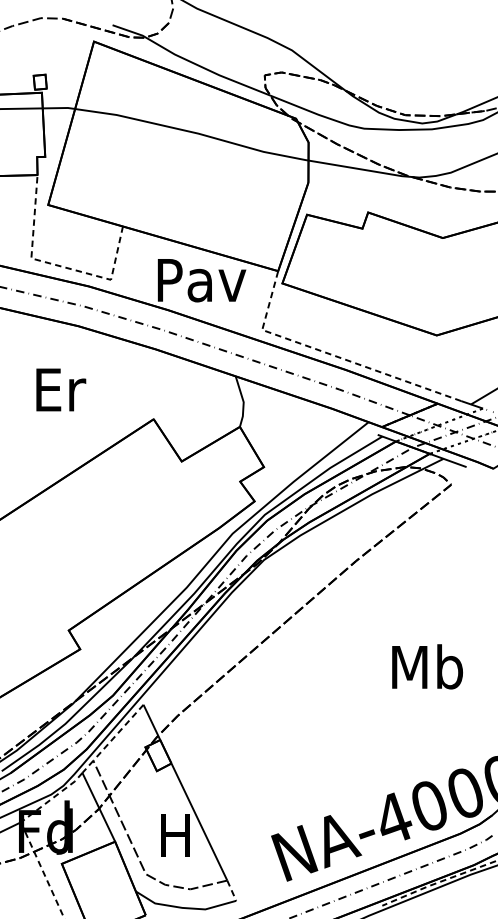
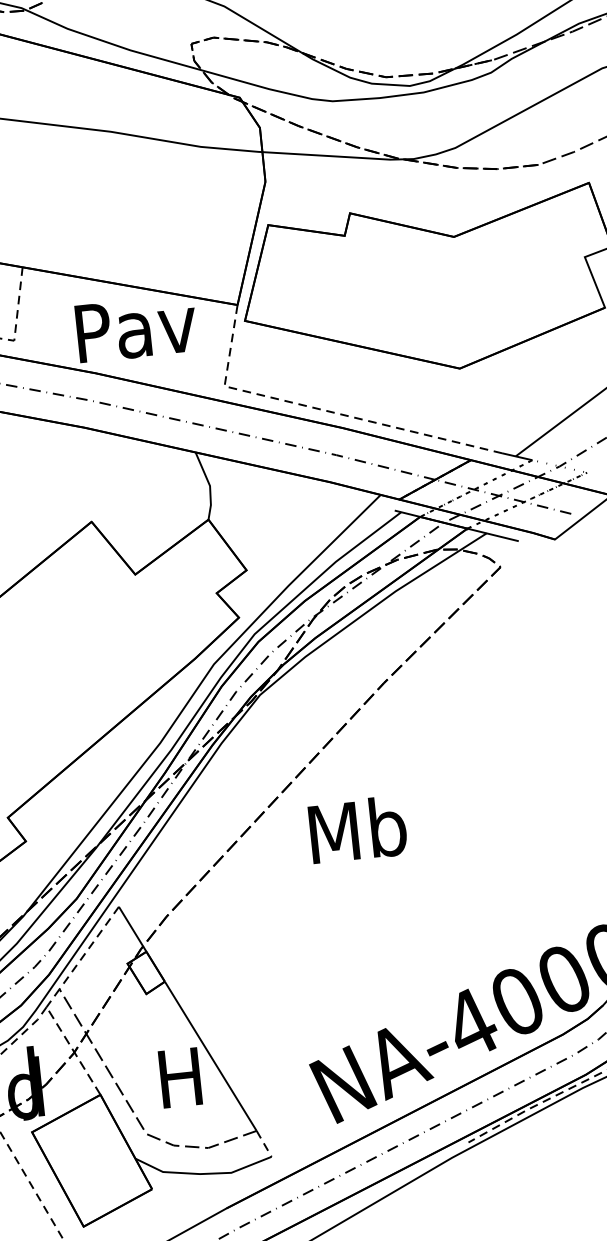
text: (427, 666) -> (357, 829), moved
line: (98, 806) -> (73, 1049), solid -> dashed

